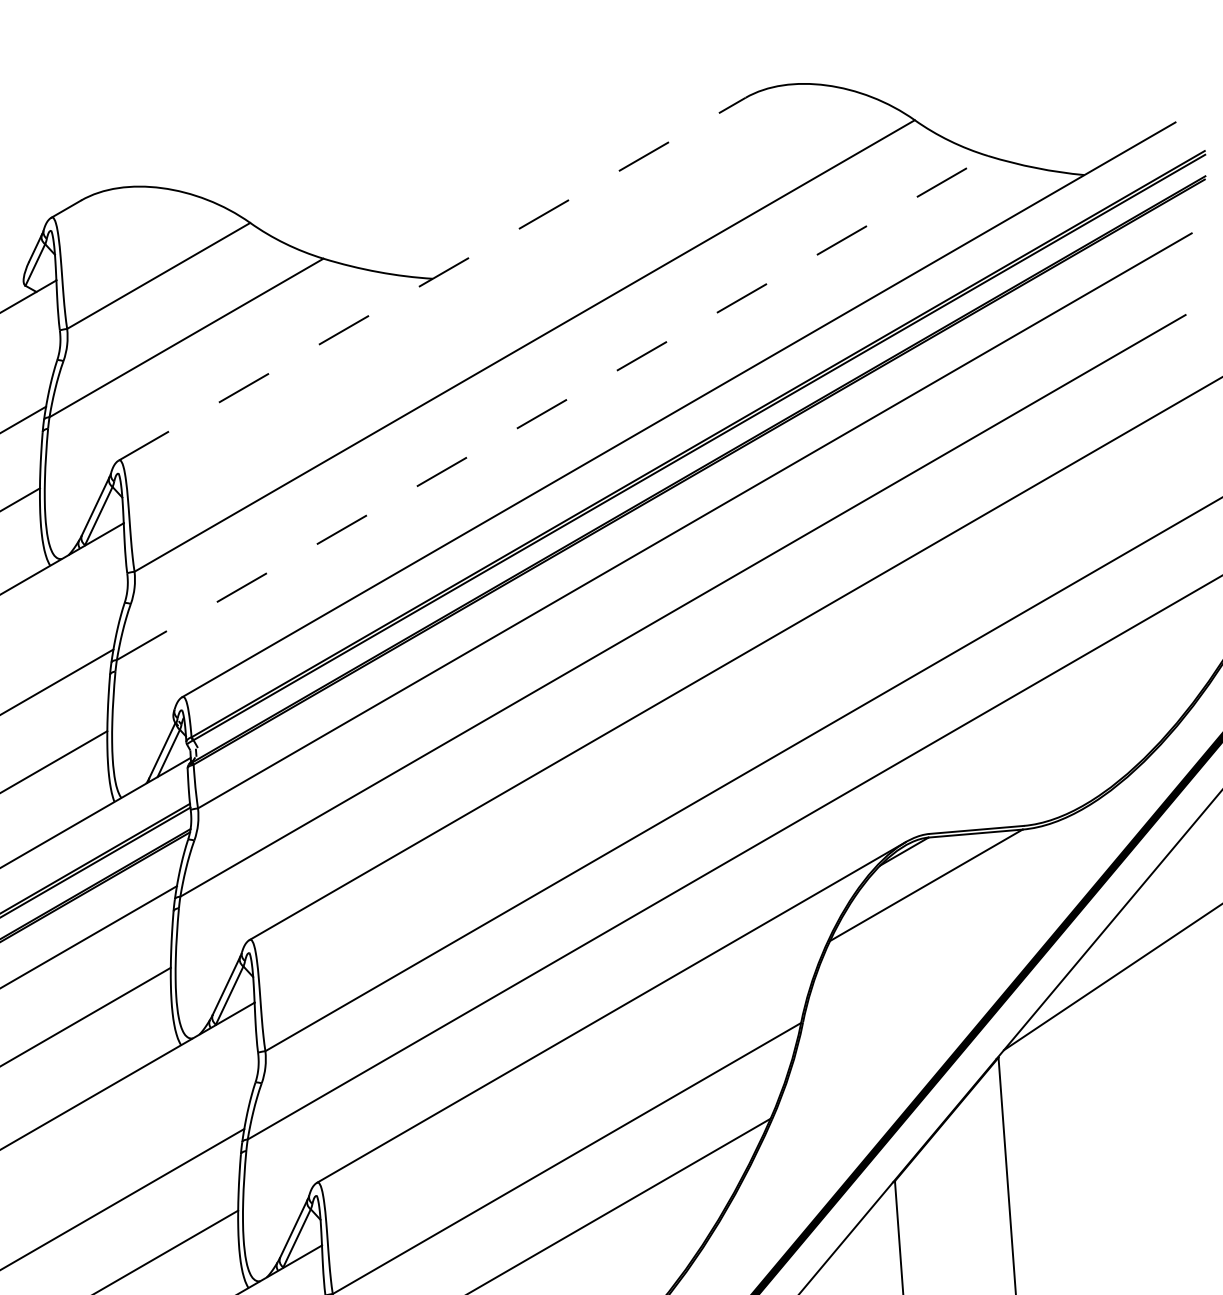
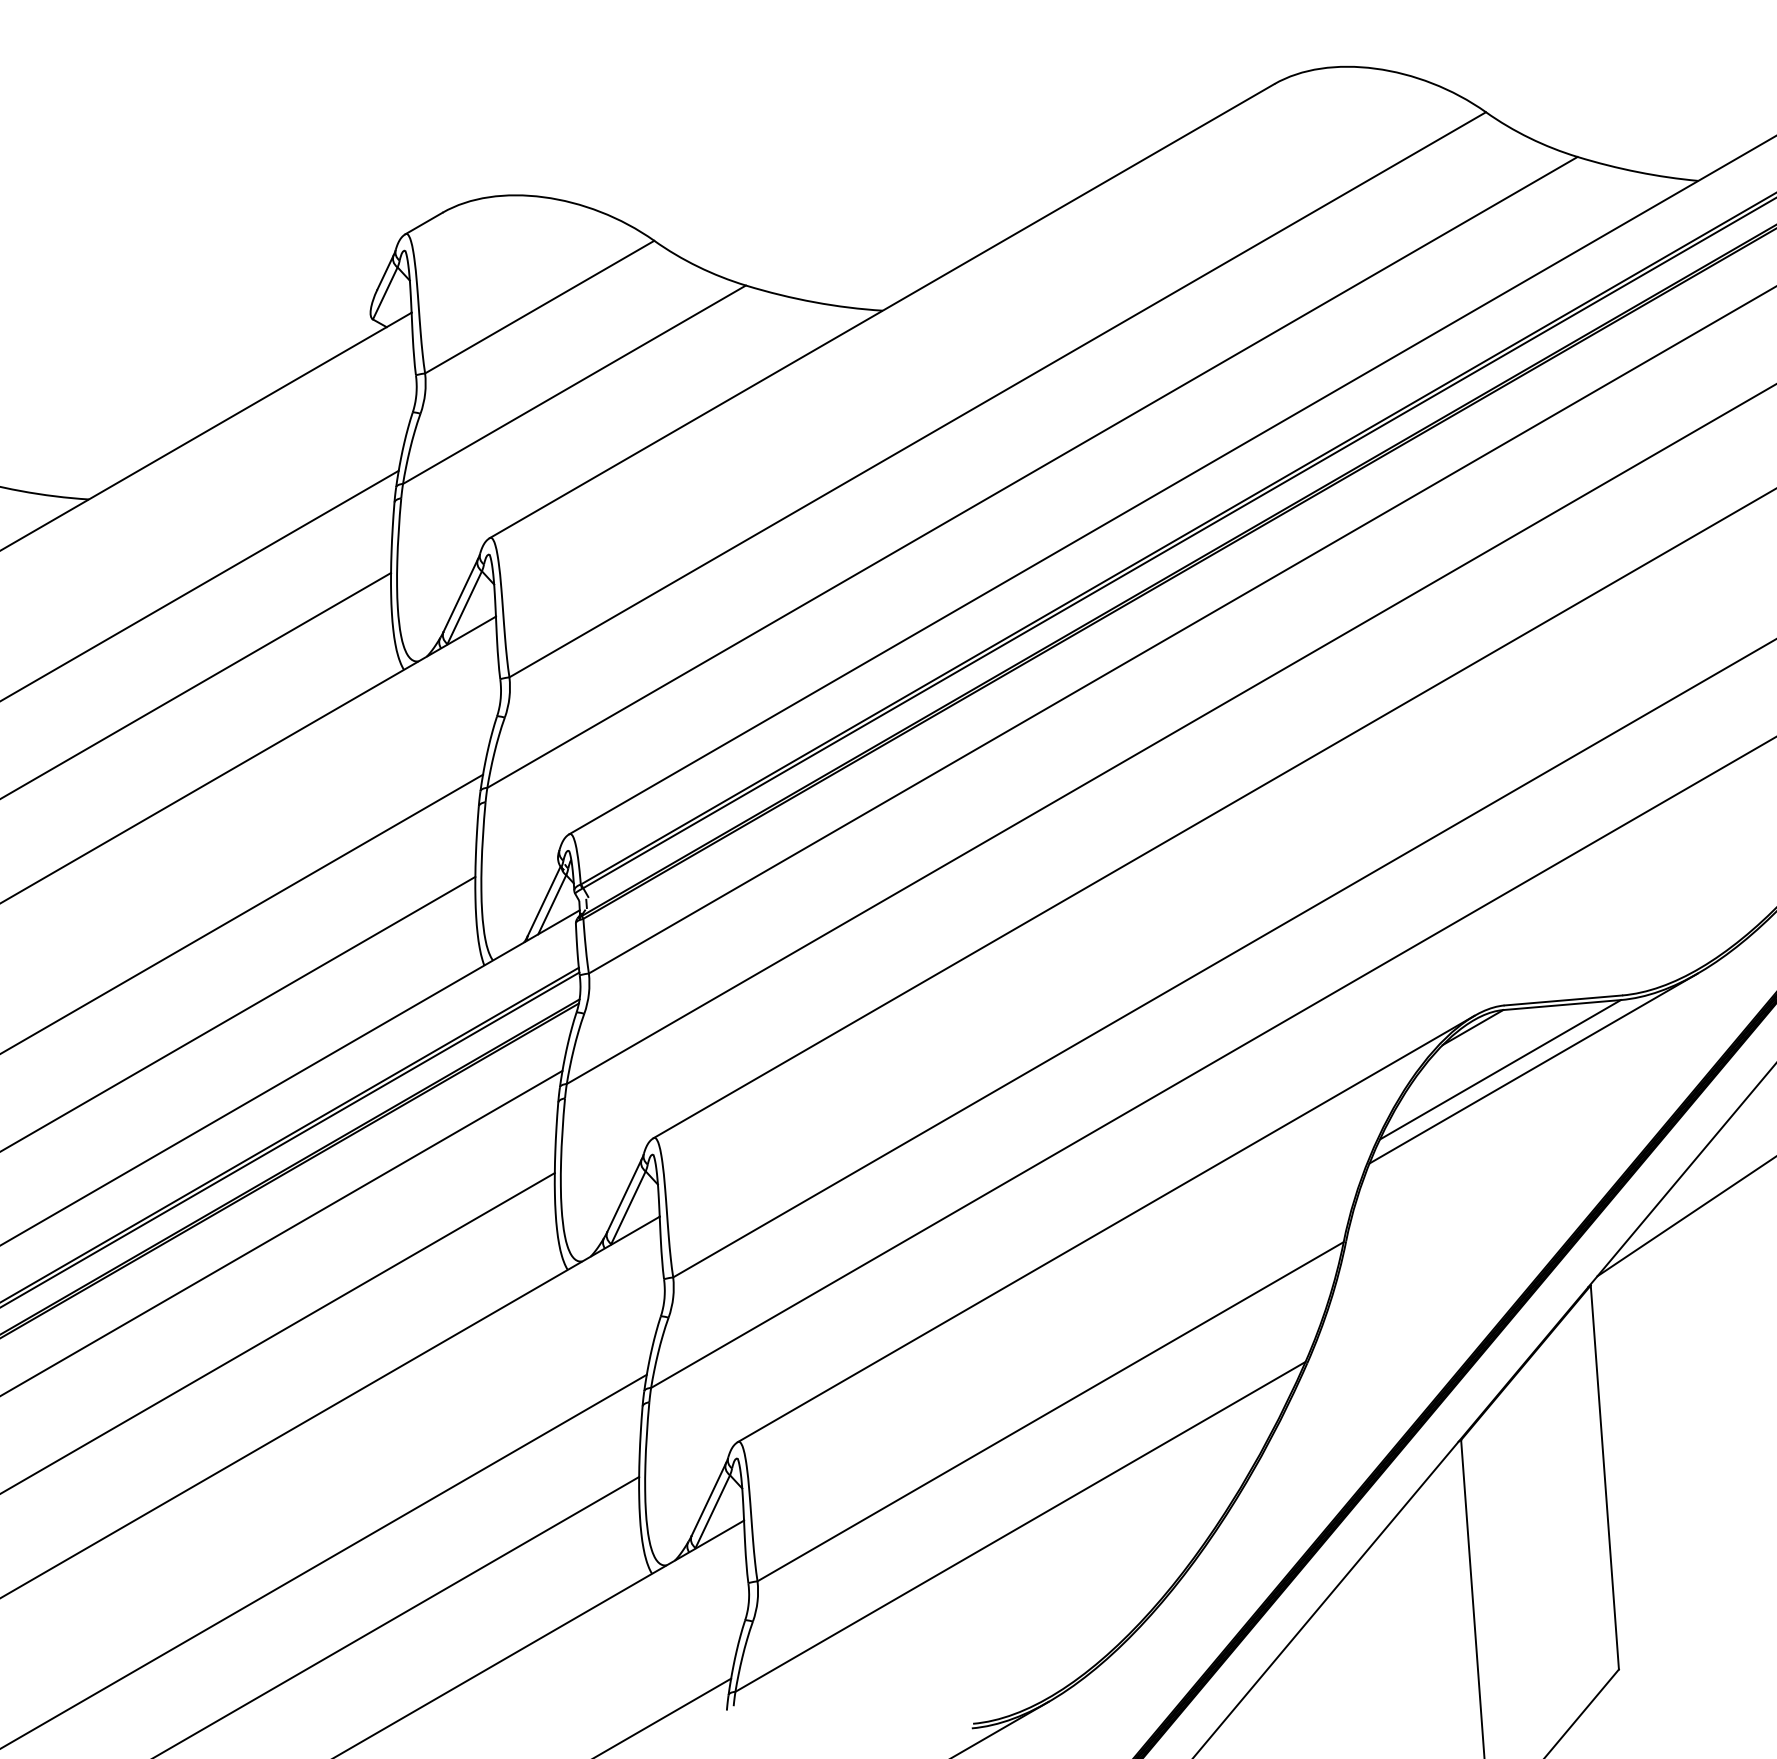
line: (432, 278) -> (882, 310), dashed -> solid
line: (552, 408) -> (1032, 472), dashed -> solid
line: (952, 884) -> (1533, 1068), added

